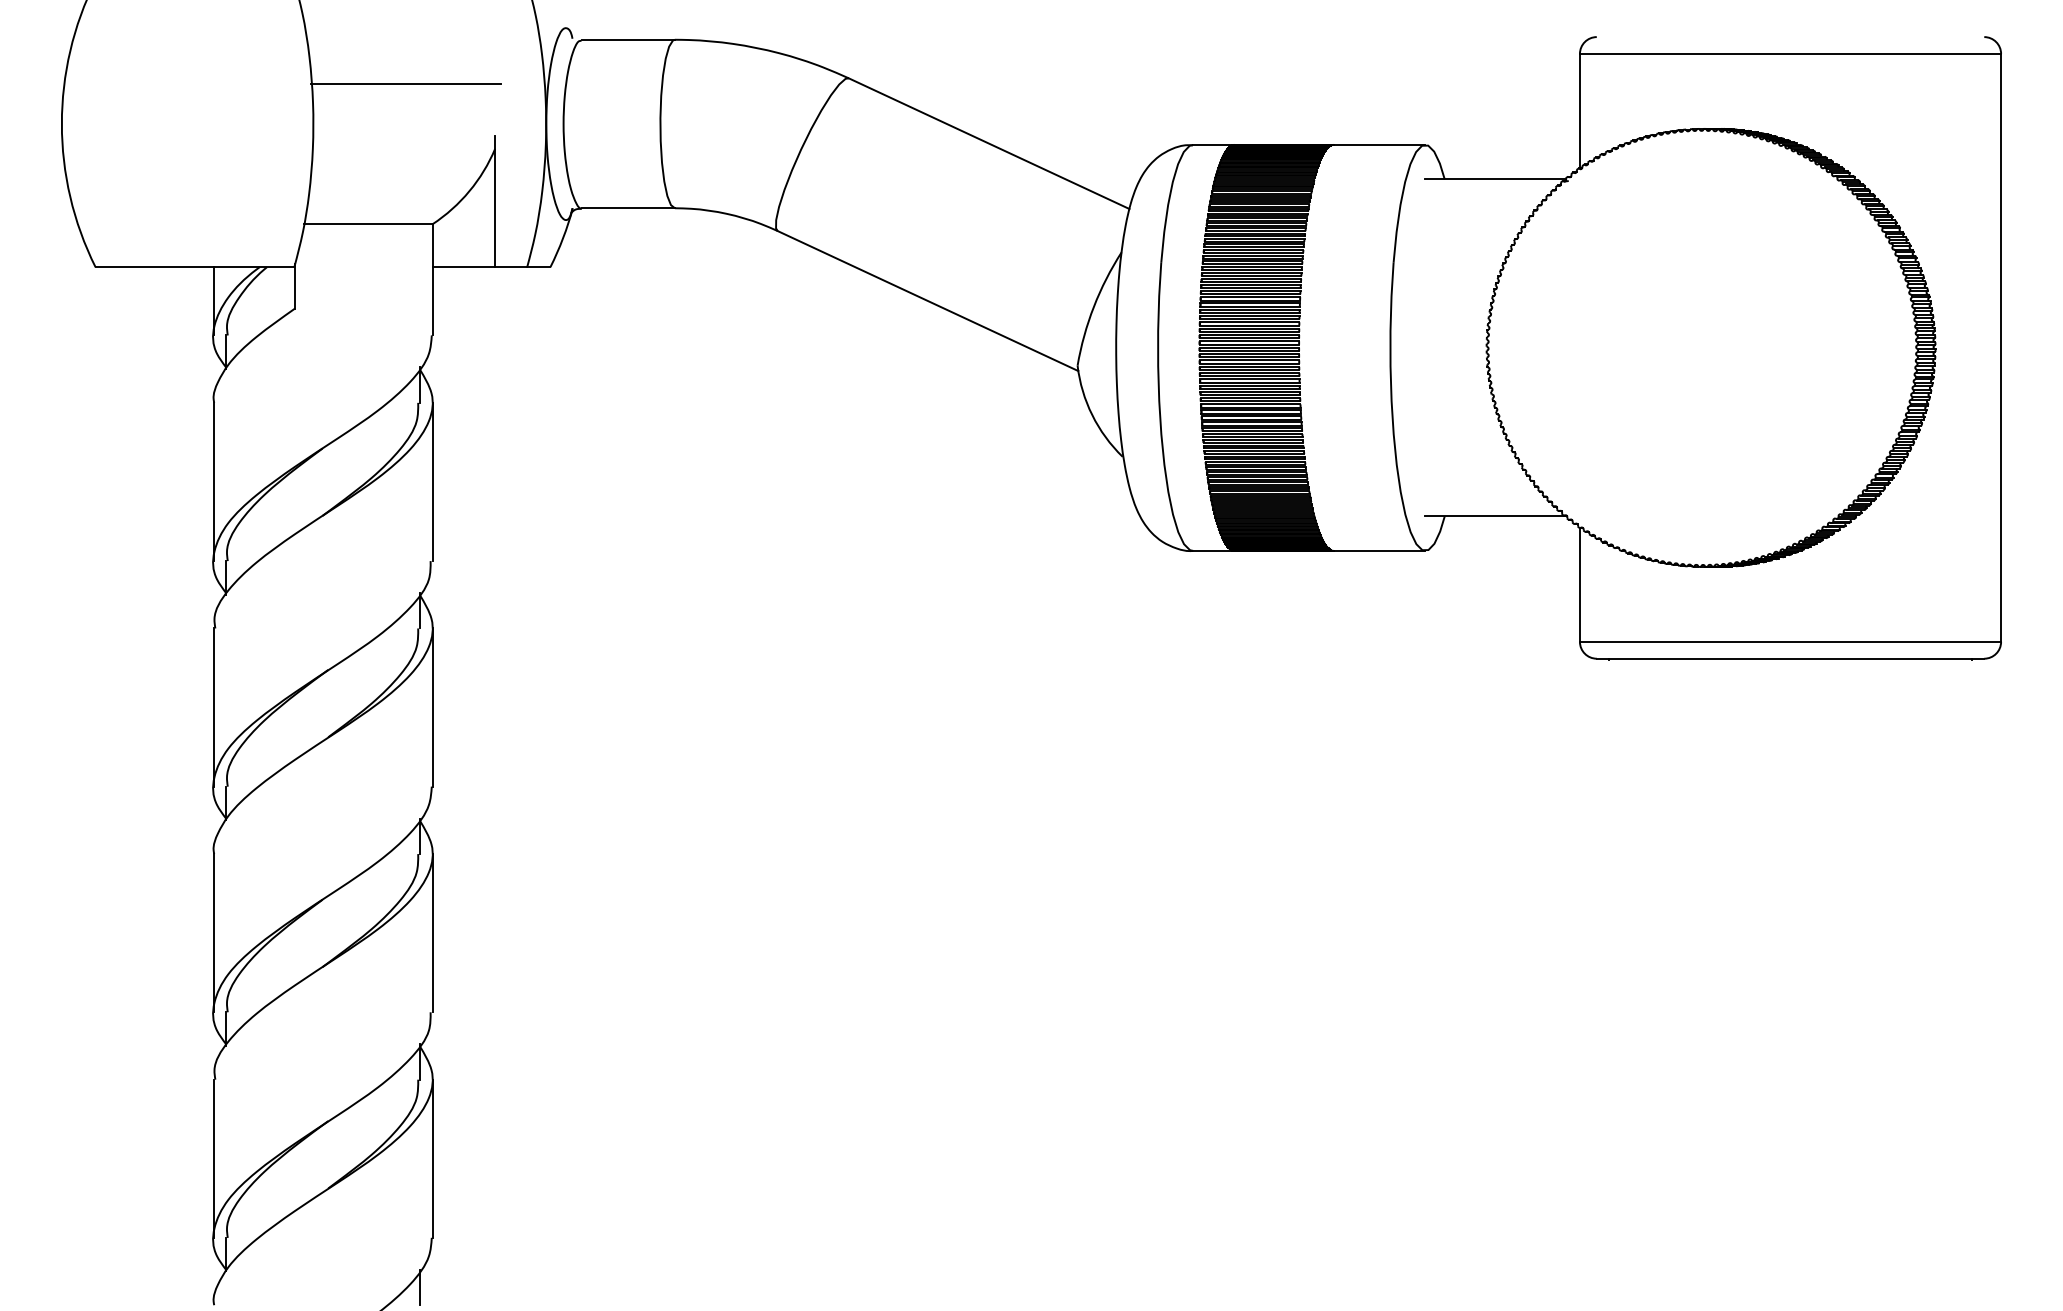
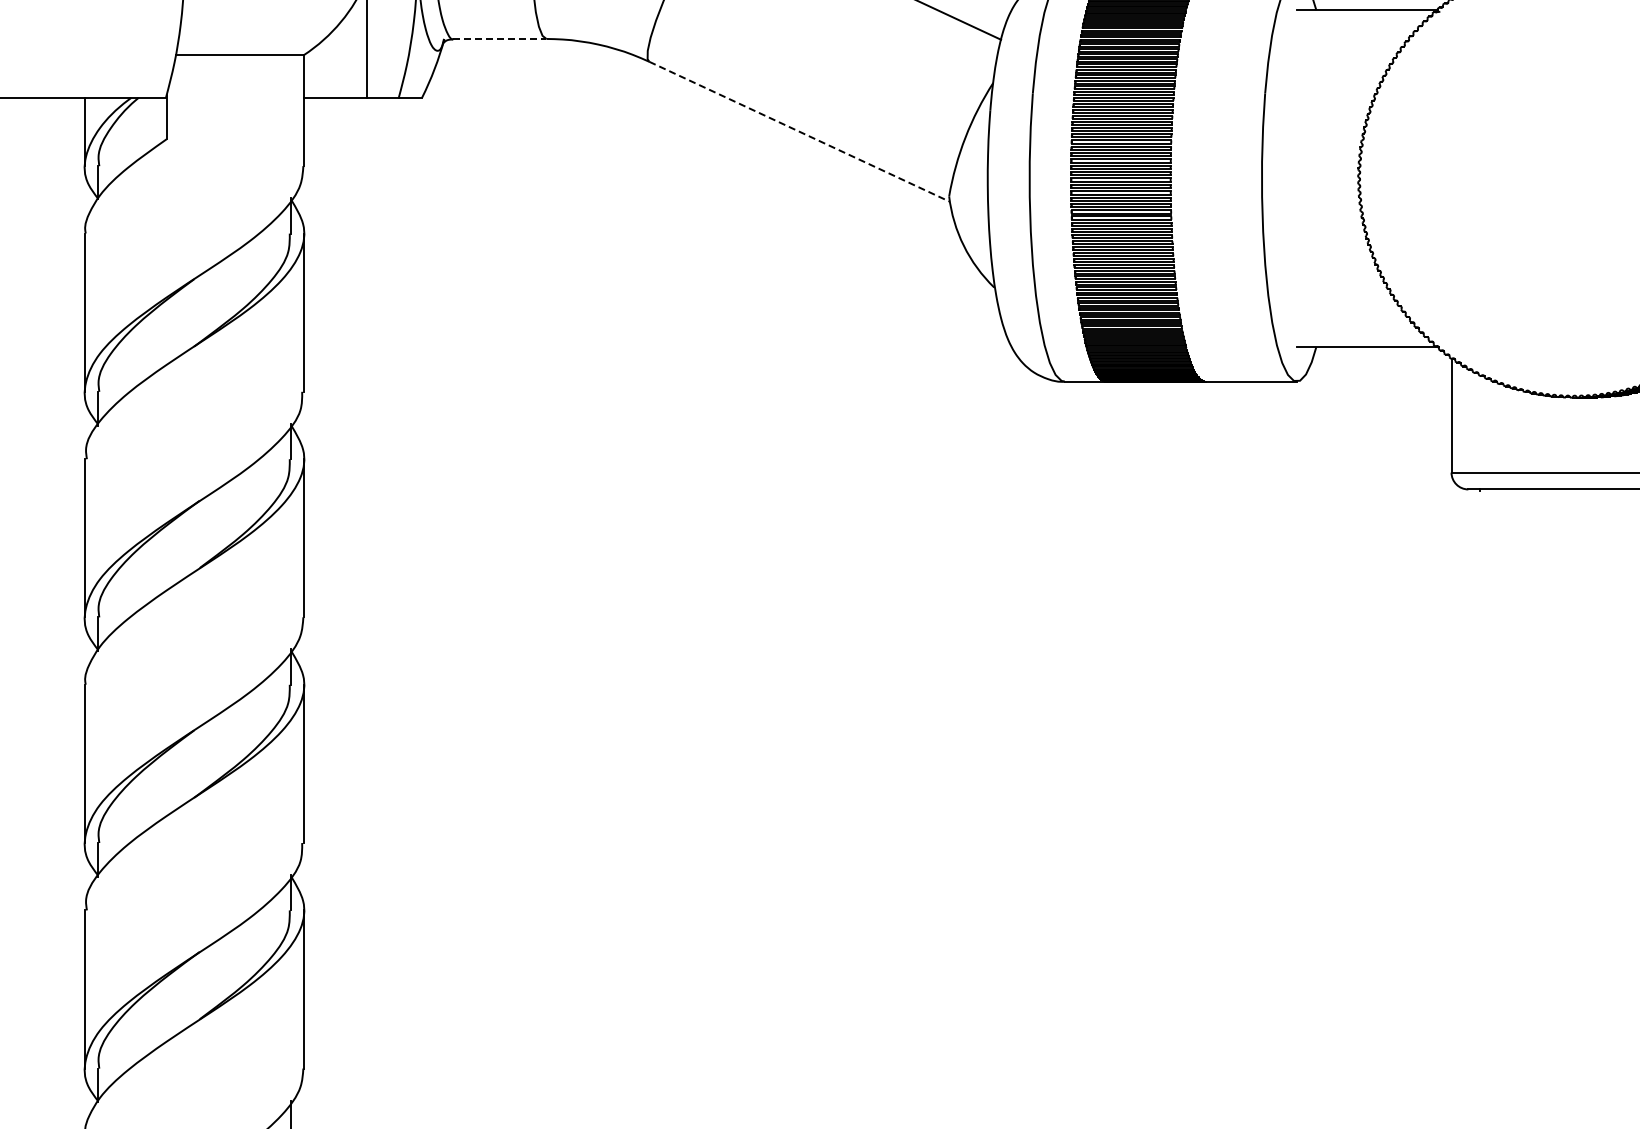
line: (628, 208) -> (500, 39), solid -> dashed
line: (928, 301) -> (800, 132), solid -> dashed

